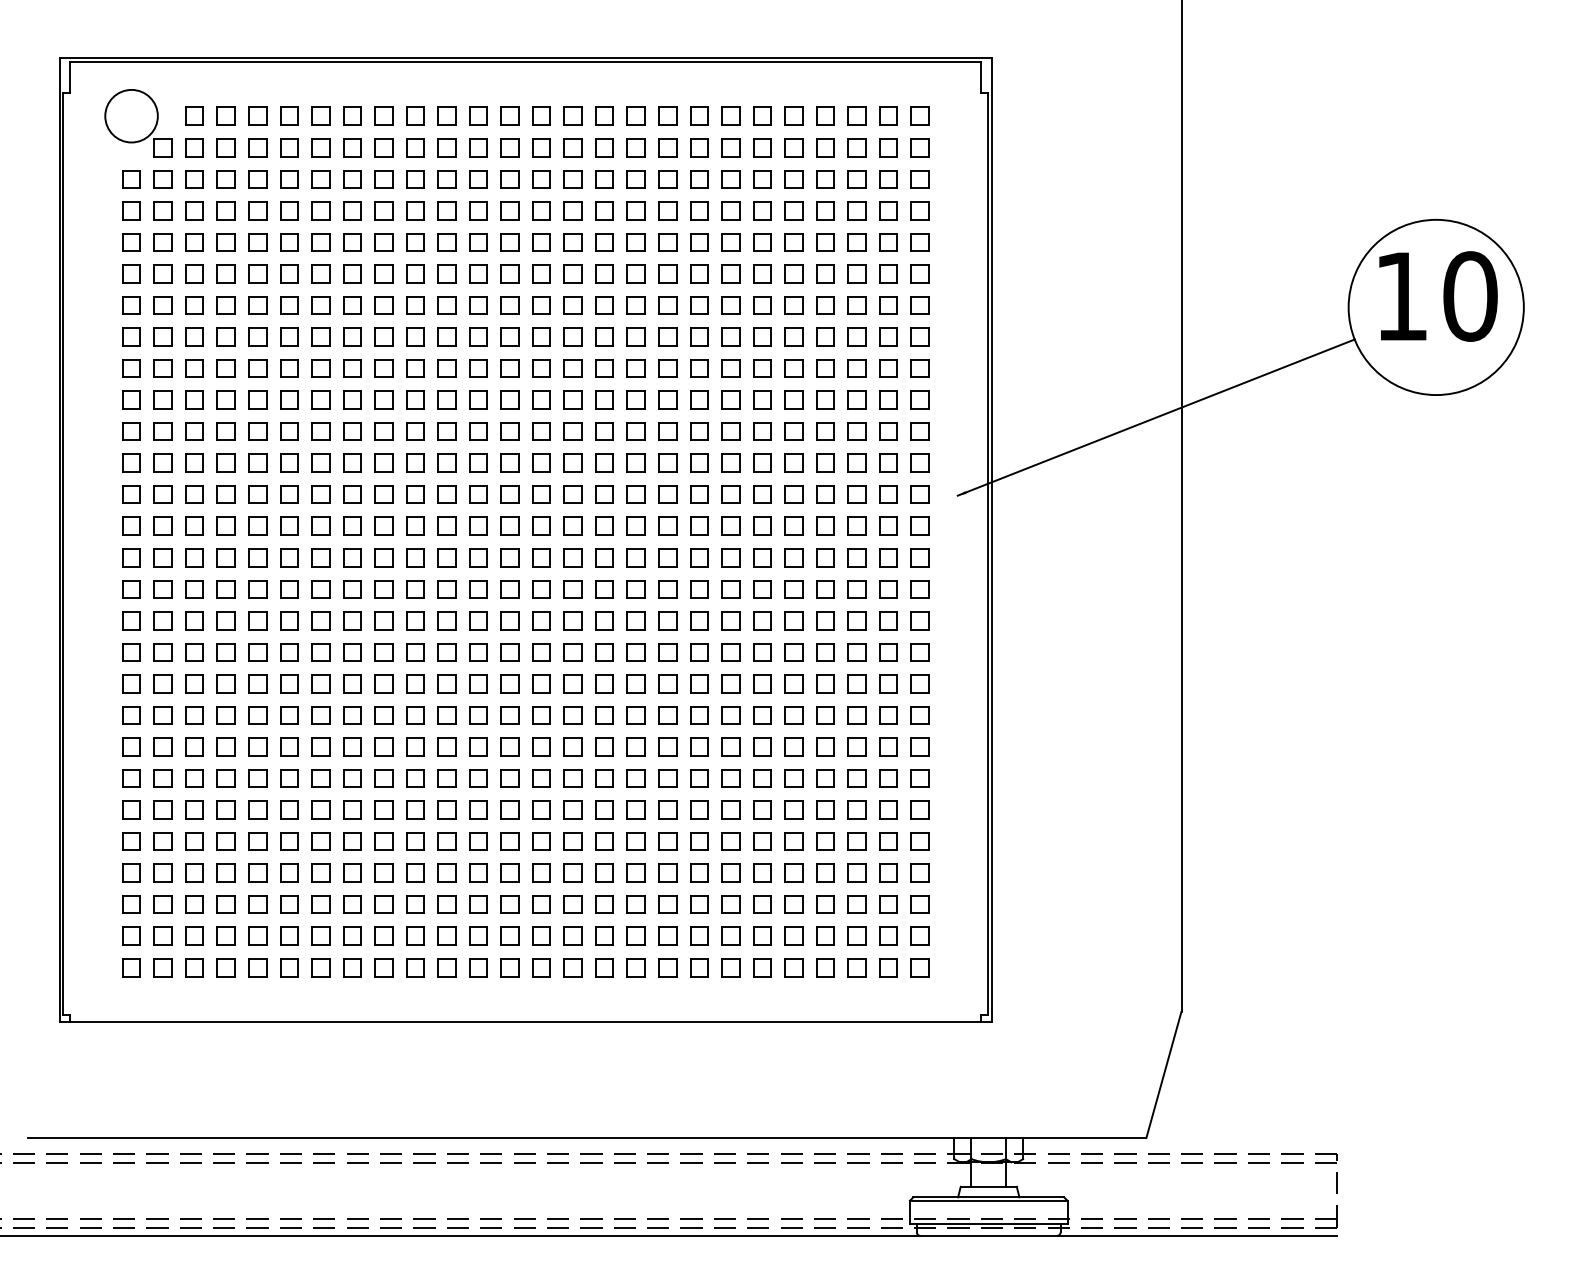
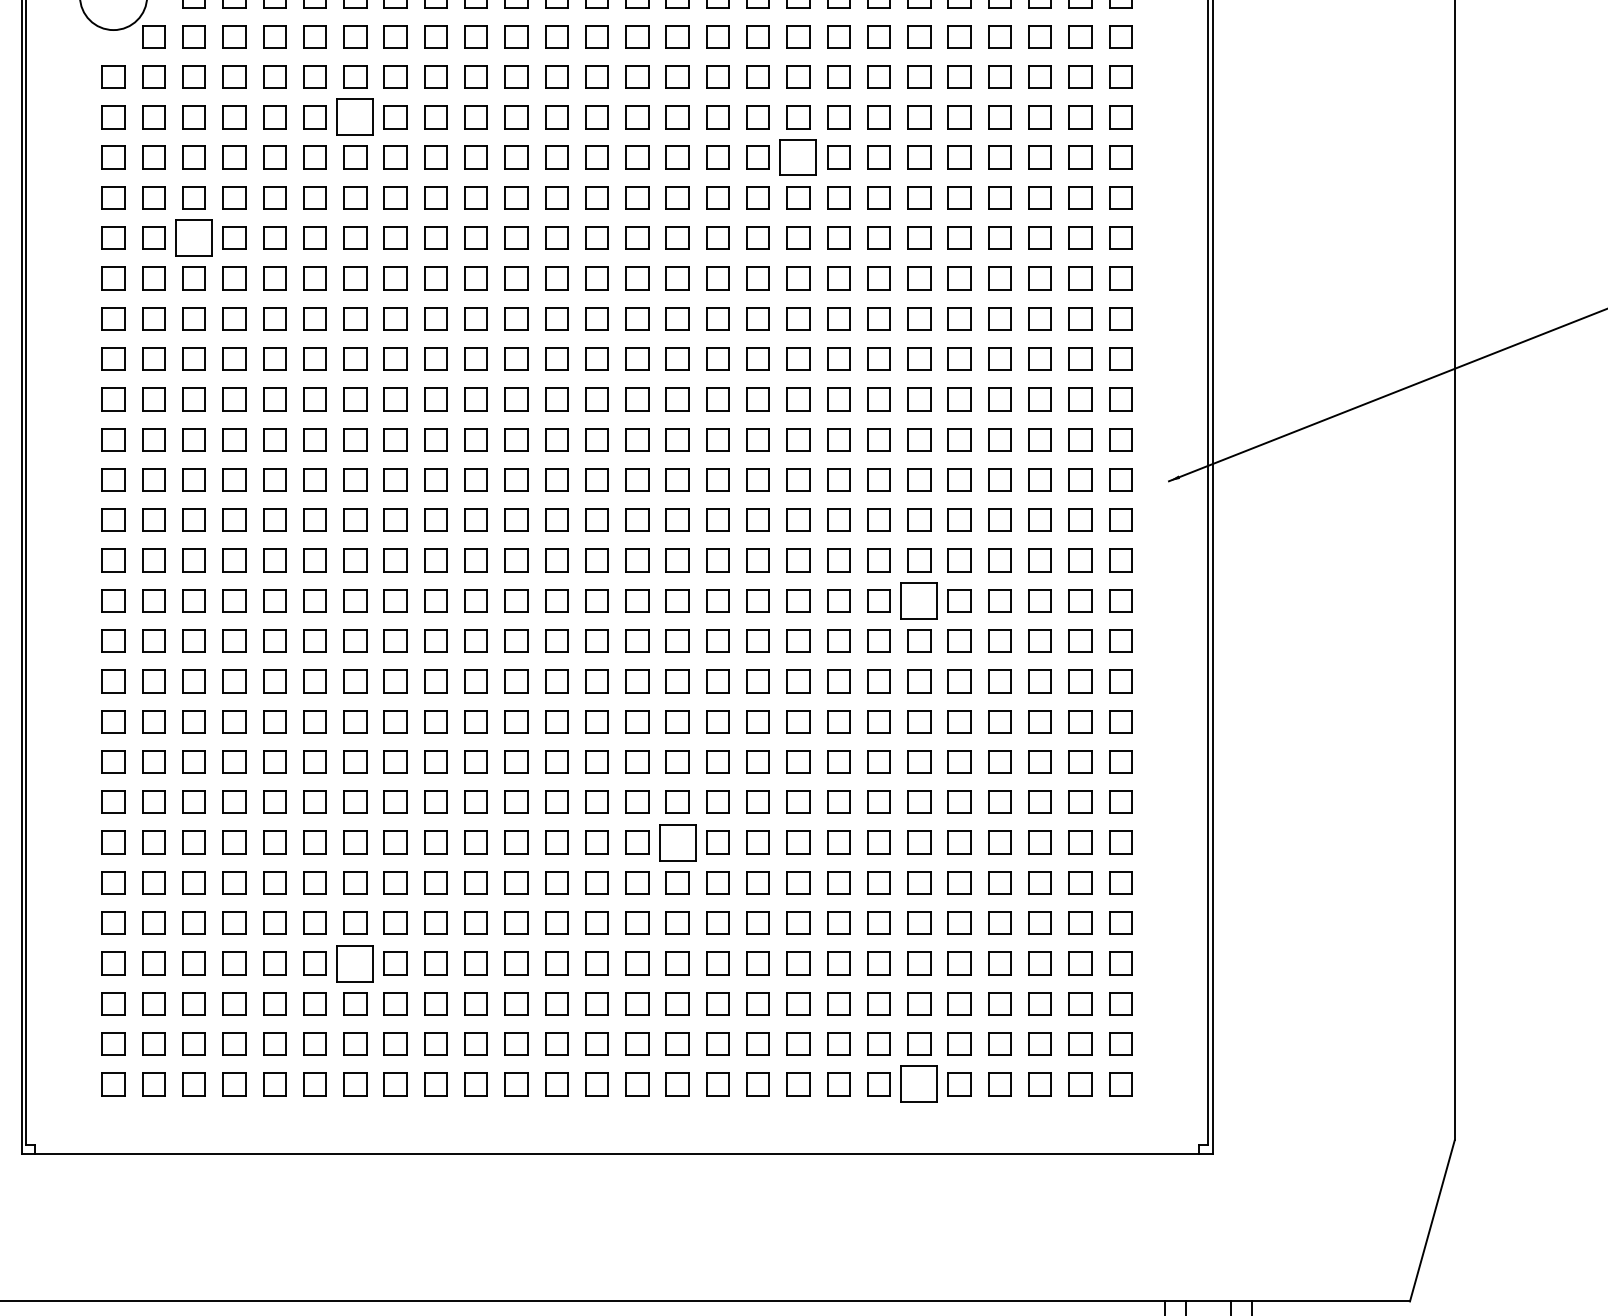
part: (320, 210) -> (354, 116), size x1.6
part: (667, 242) -> (798, 157), size x1.6
part: (194, 305) -> (193, 238), size x1.6
part: (762, 589) -> (919, 601), size x1.6
part: (572, 778) -> (676, 842), size x1.6
part: (320, 872) -> (354, 962), size x1.6
part: (762, 967) -> (919, 1083), size x1.6

